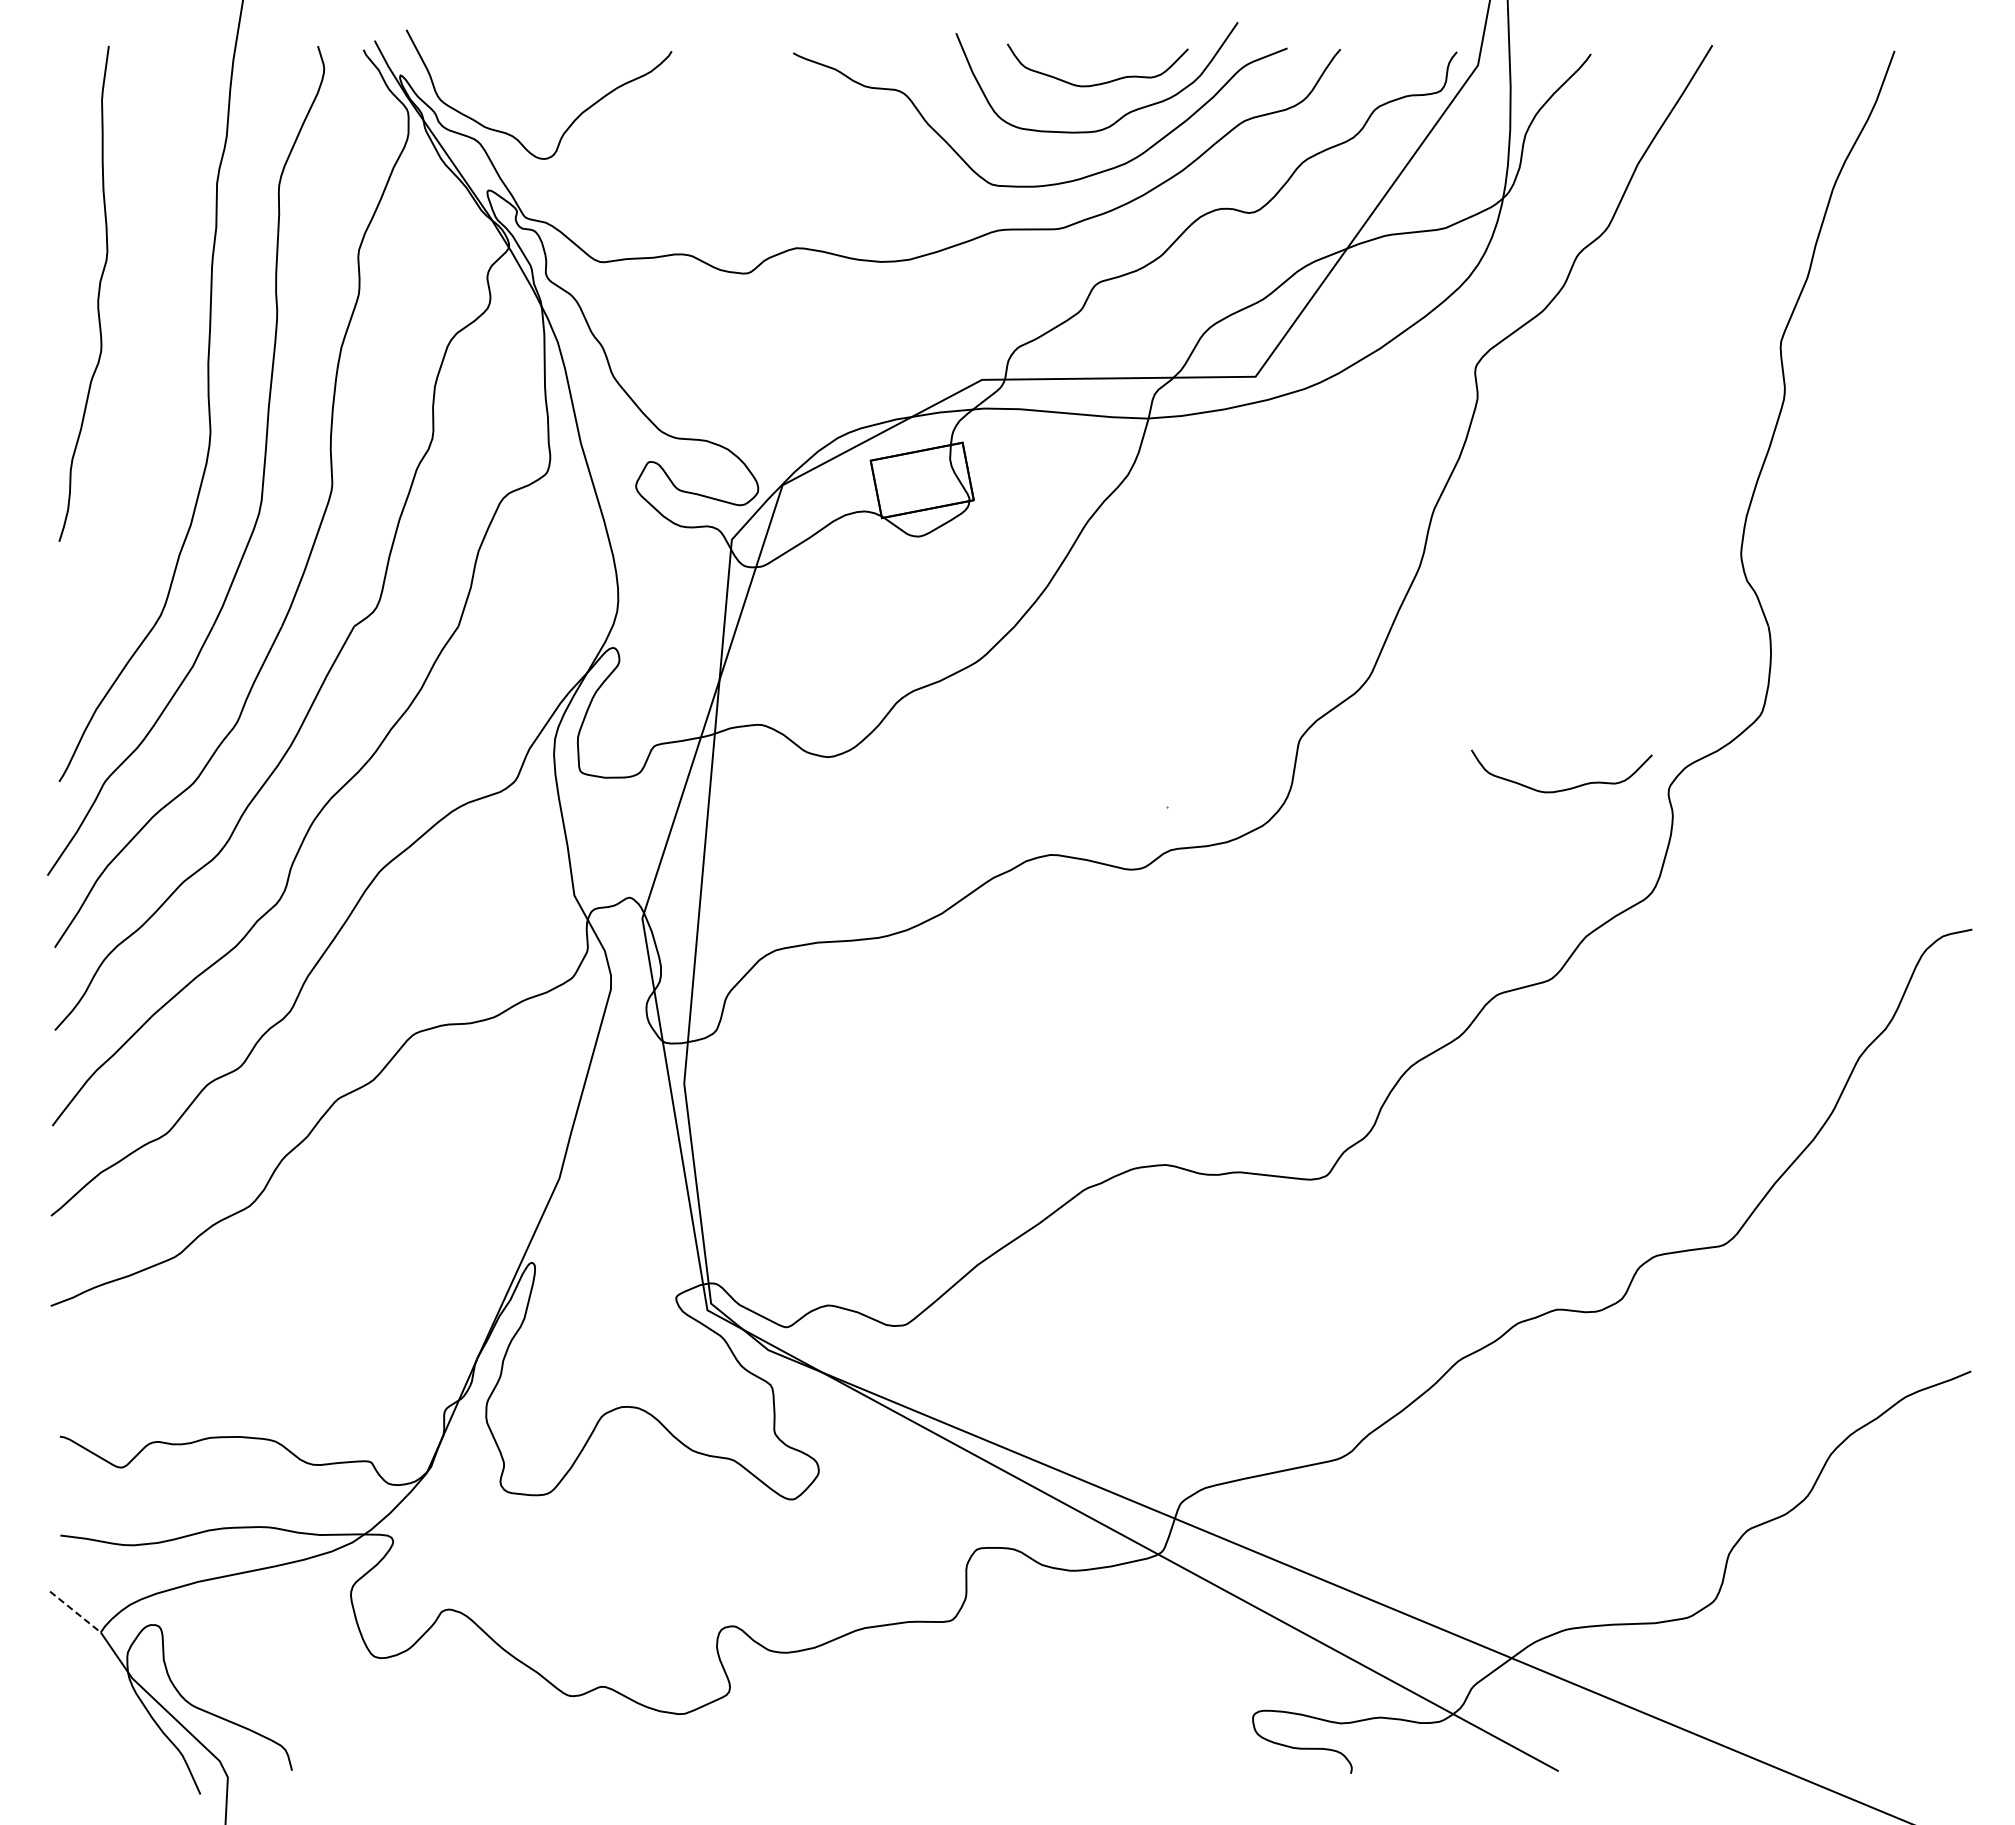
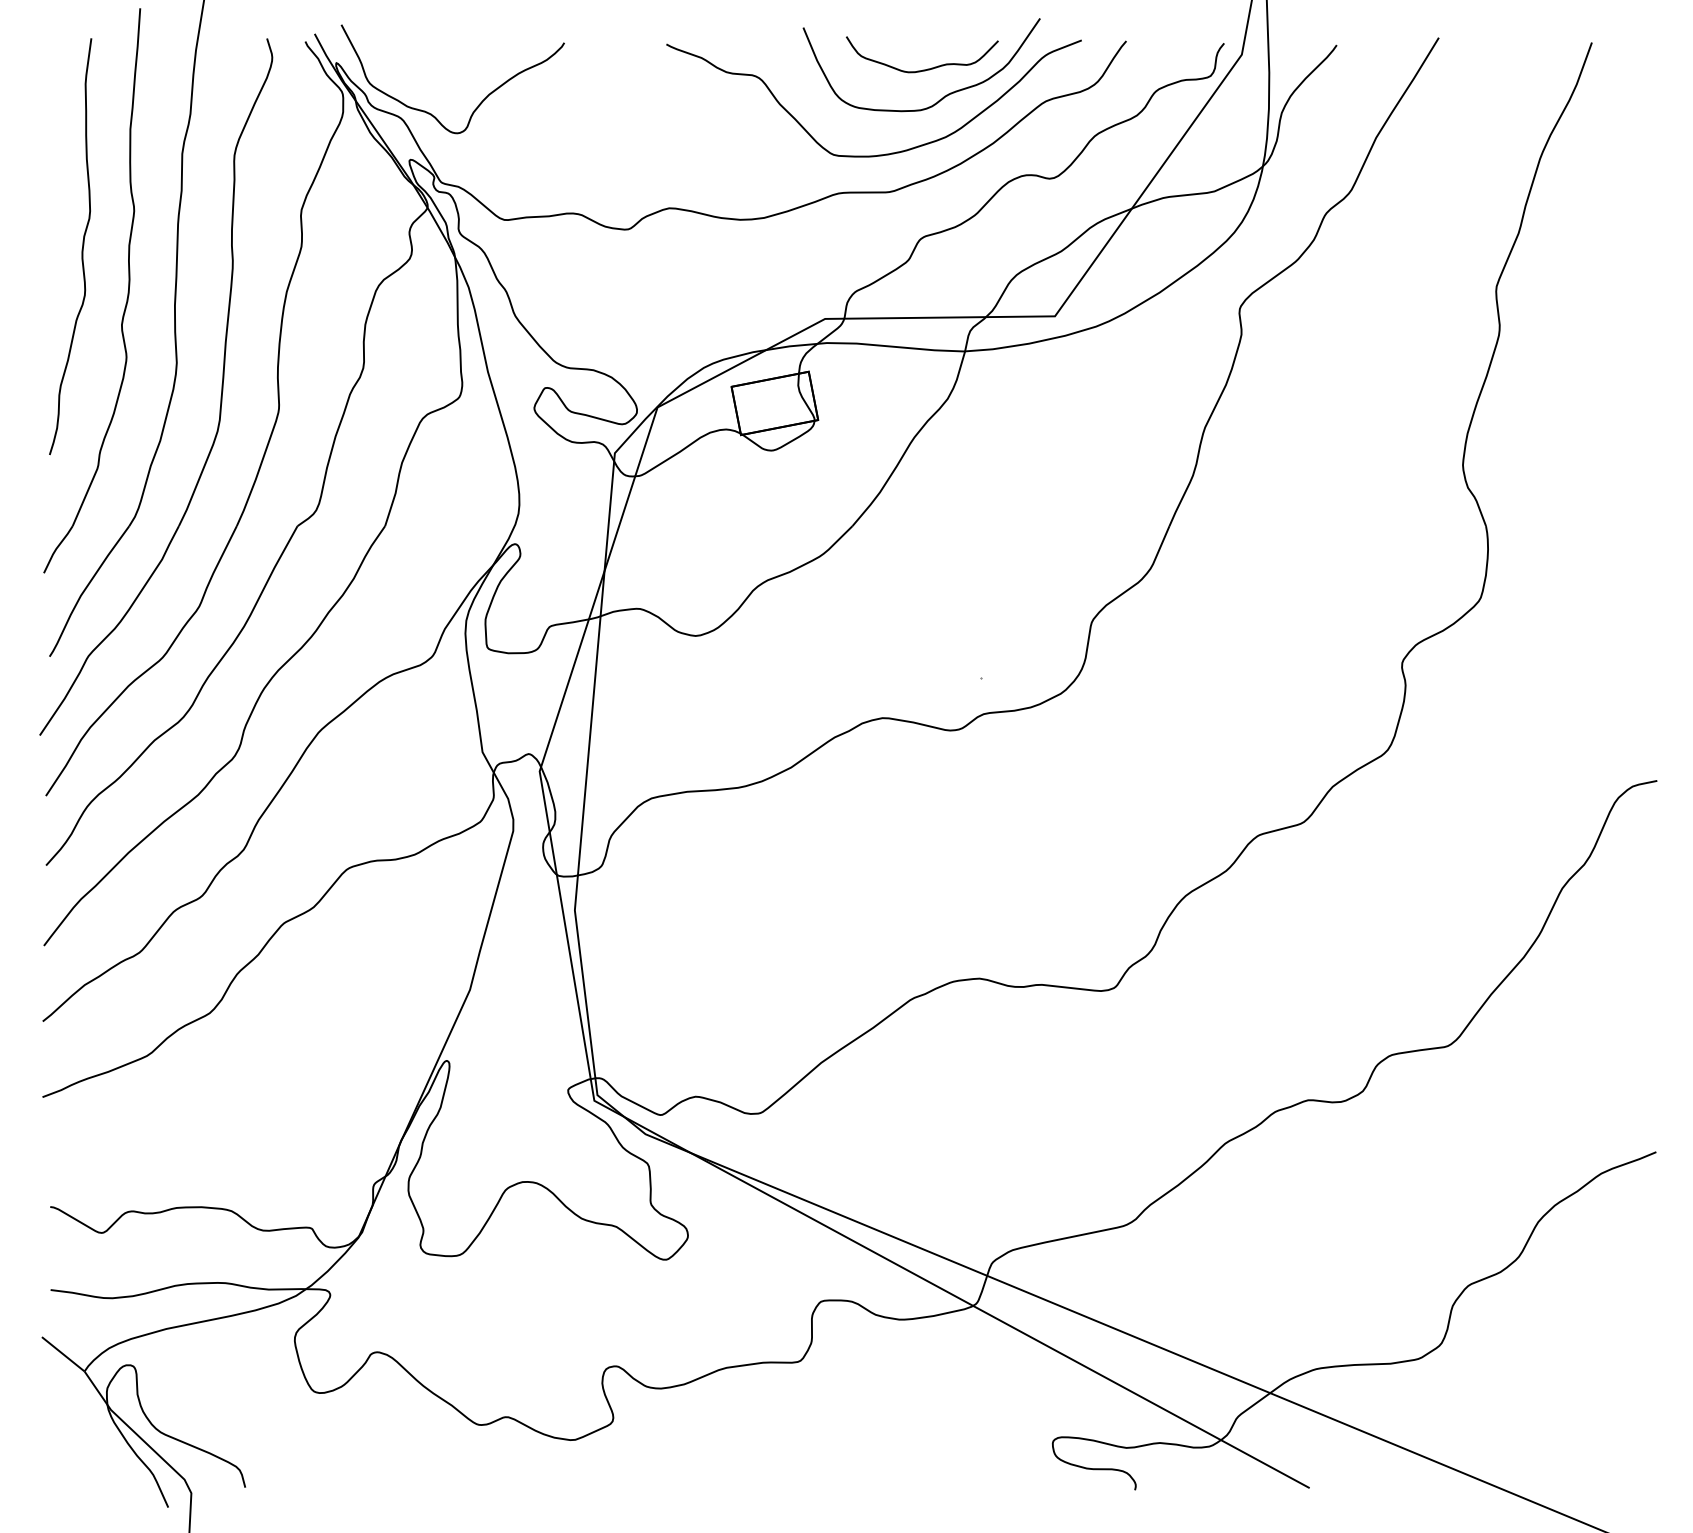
part: (151, 352) -> (127, 295), added
curve: (1566, 788) -> (1316, 662), removed
line: (75, 1612) -> (63, 1354), dashed -> solid

